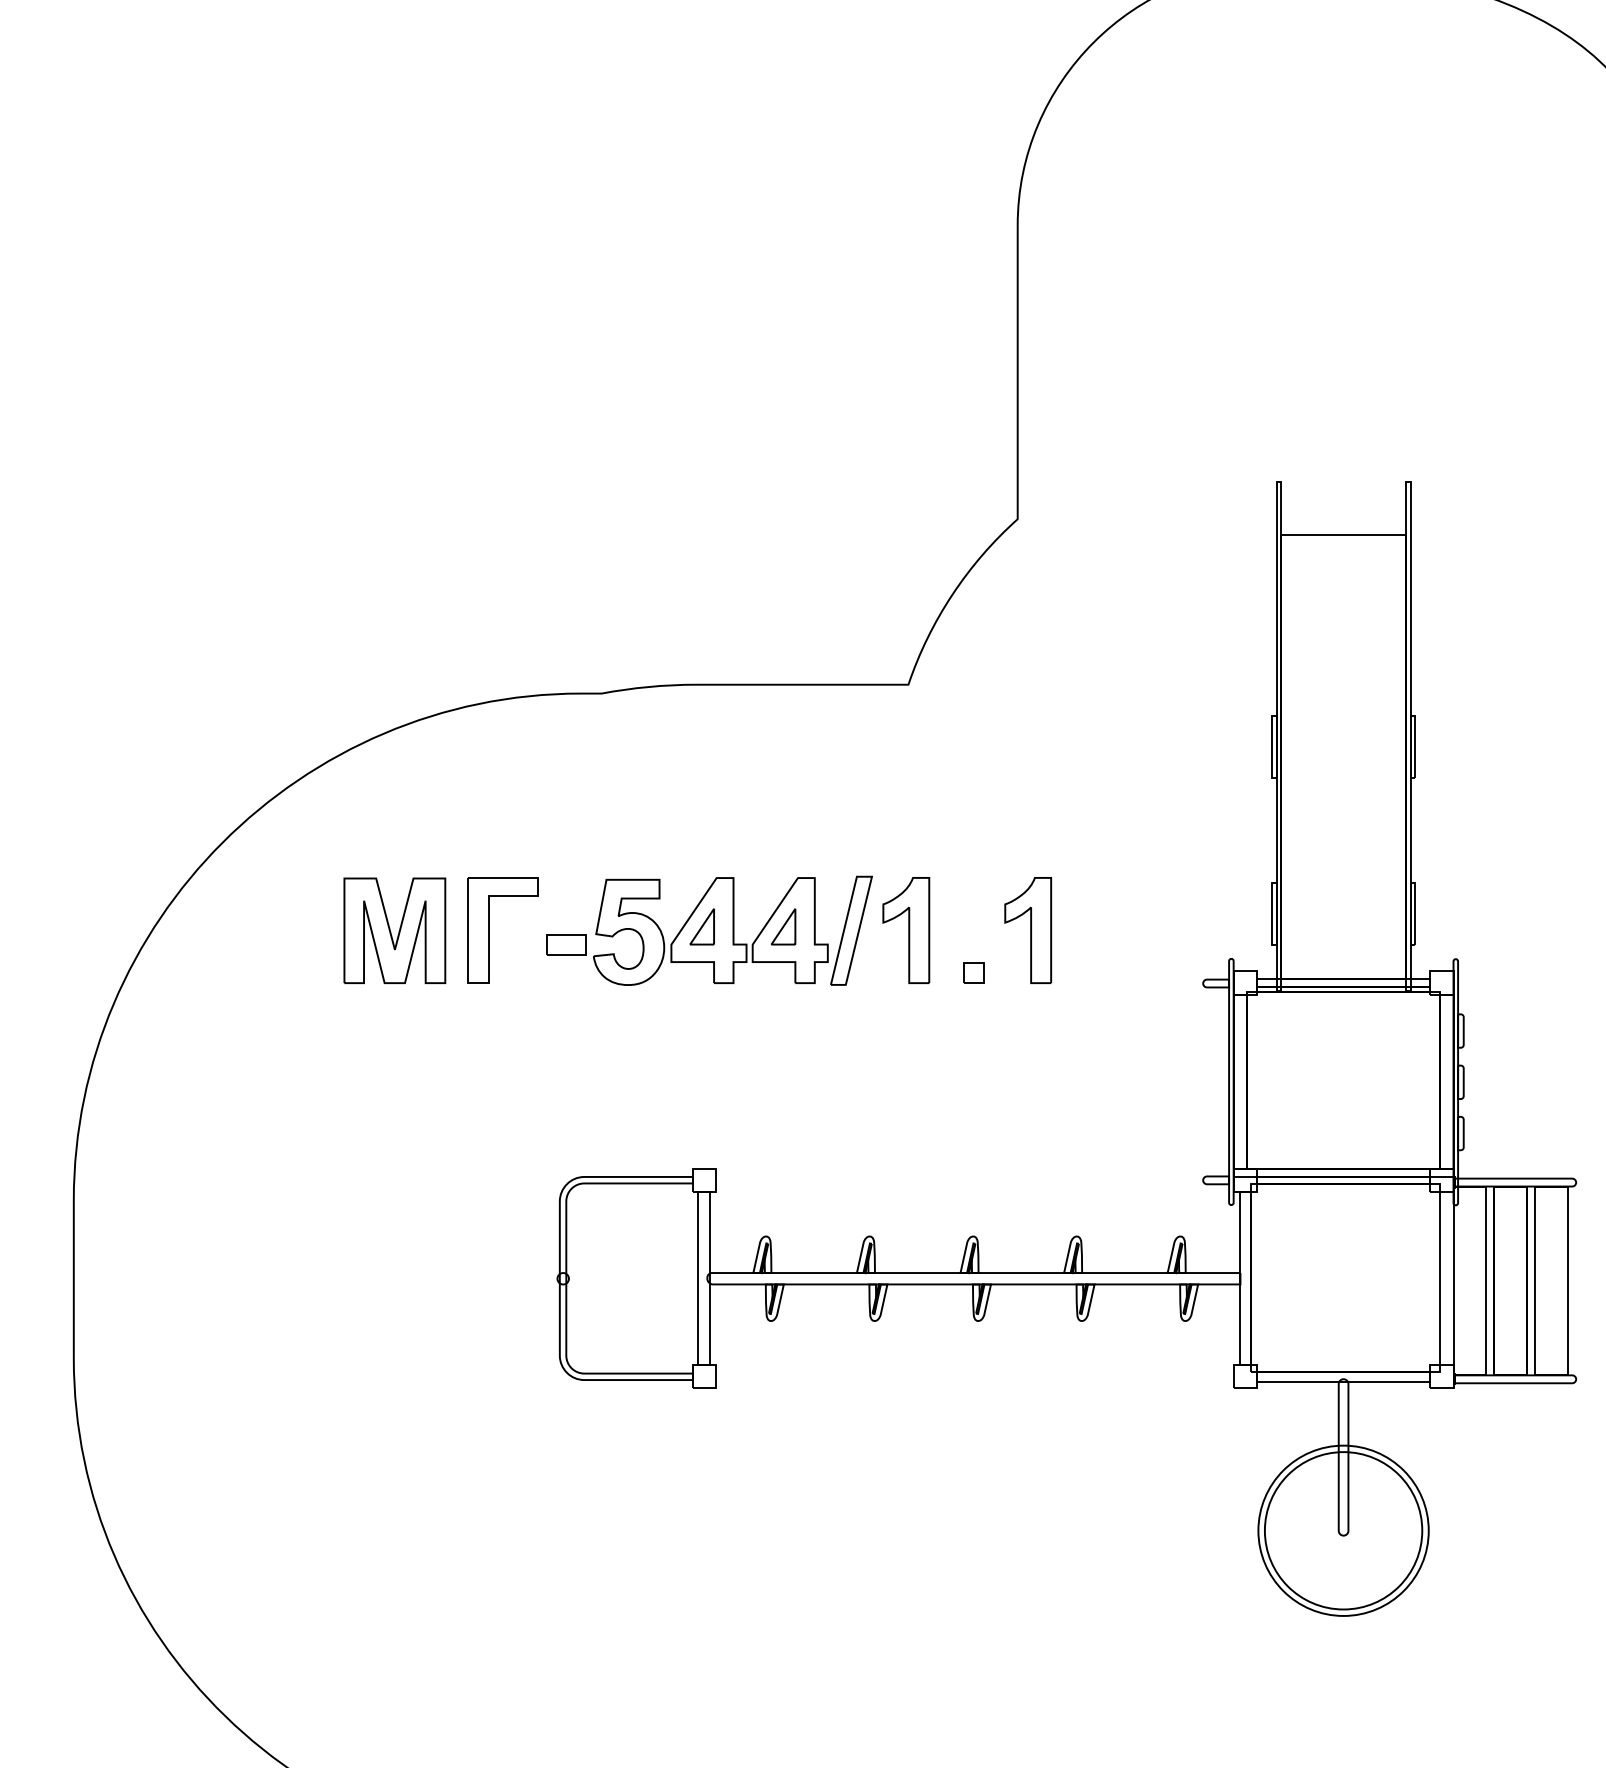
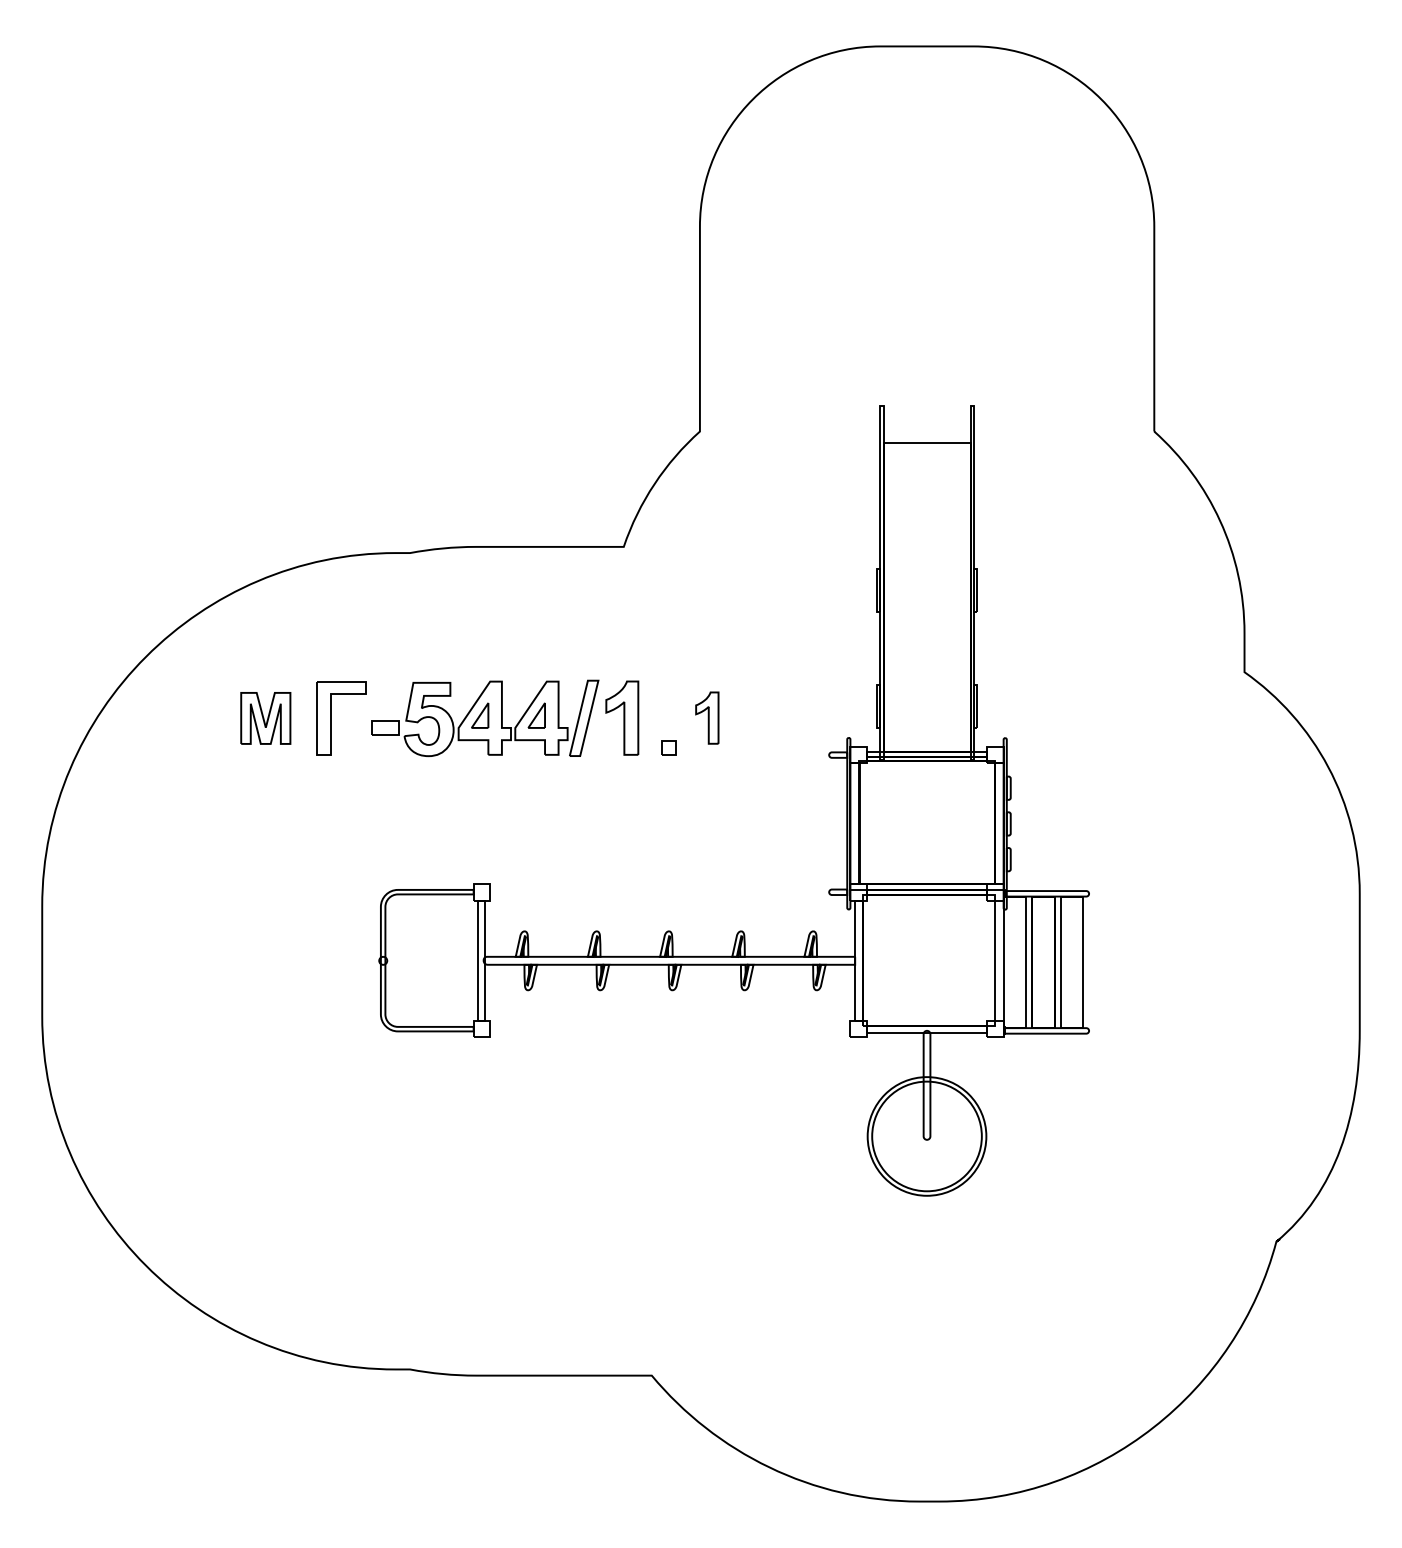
part: (1028, 929) -> (707, 717), size x0.7
part: (394, 930) -> (265, 718), size x0.7

